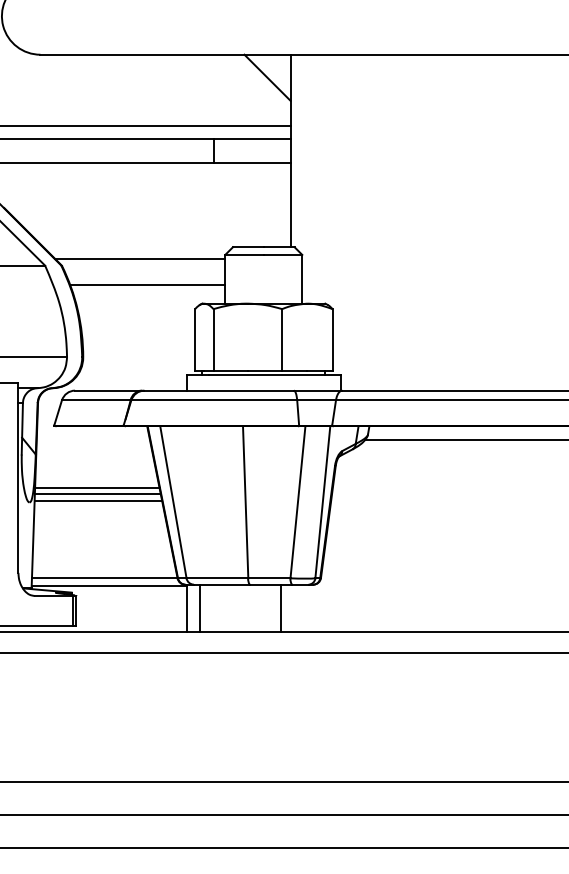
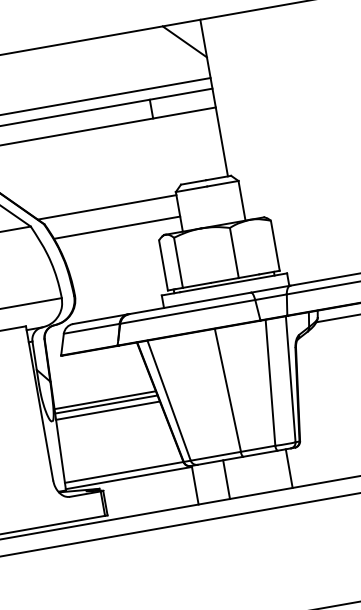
line: (200, 608) -> (226, 479), moved
line: (281, 608) -> (289, 468), moved

